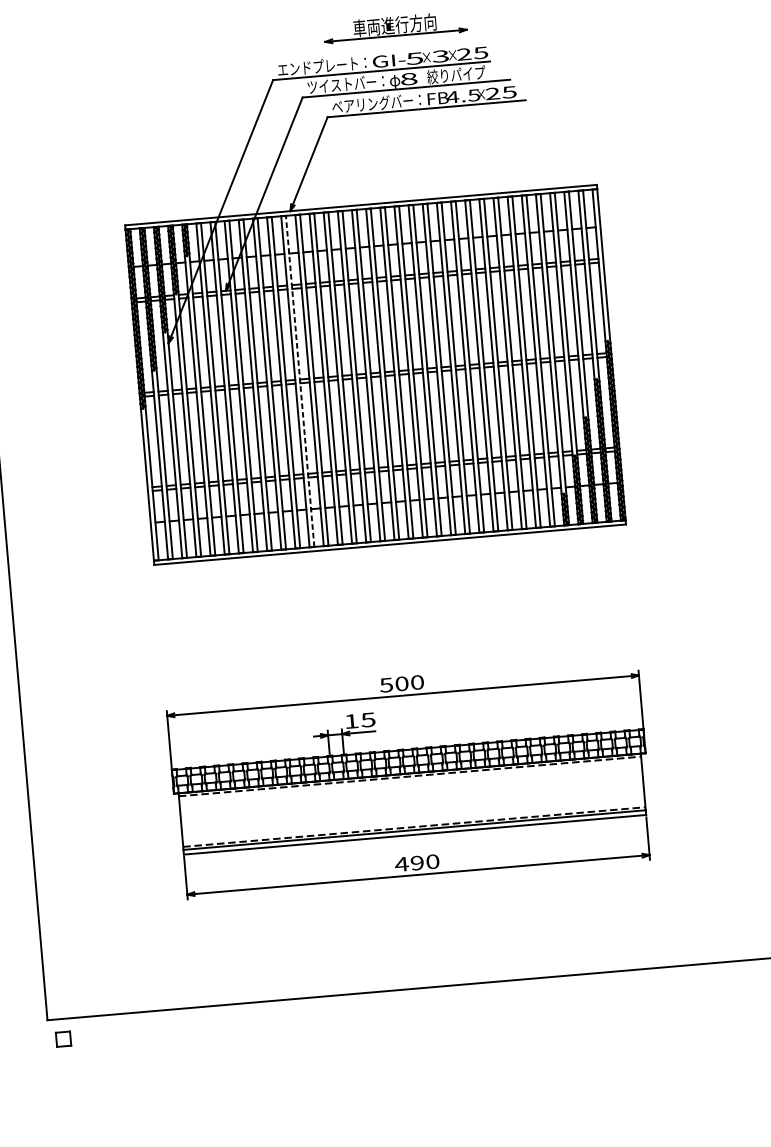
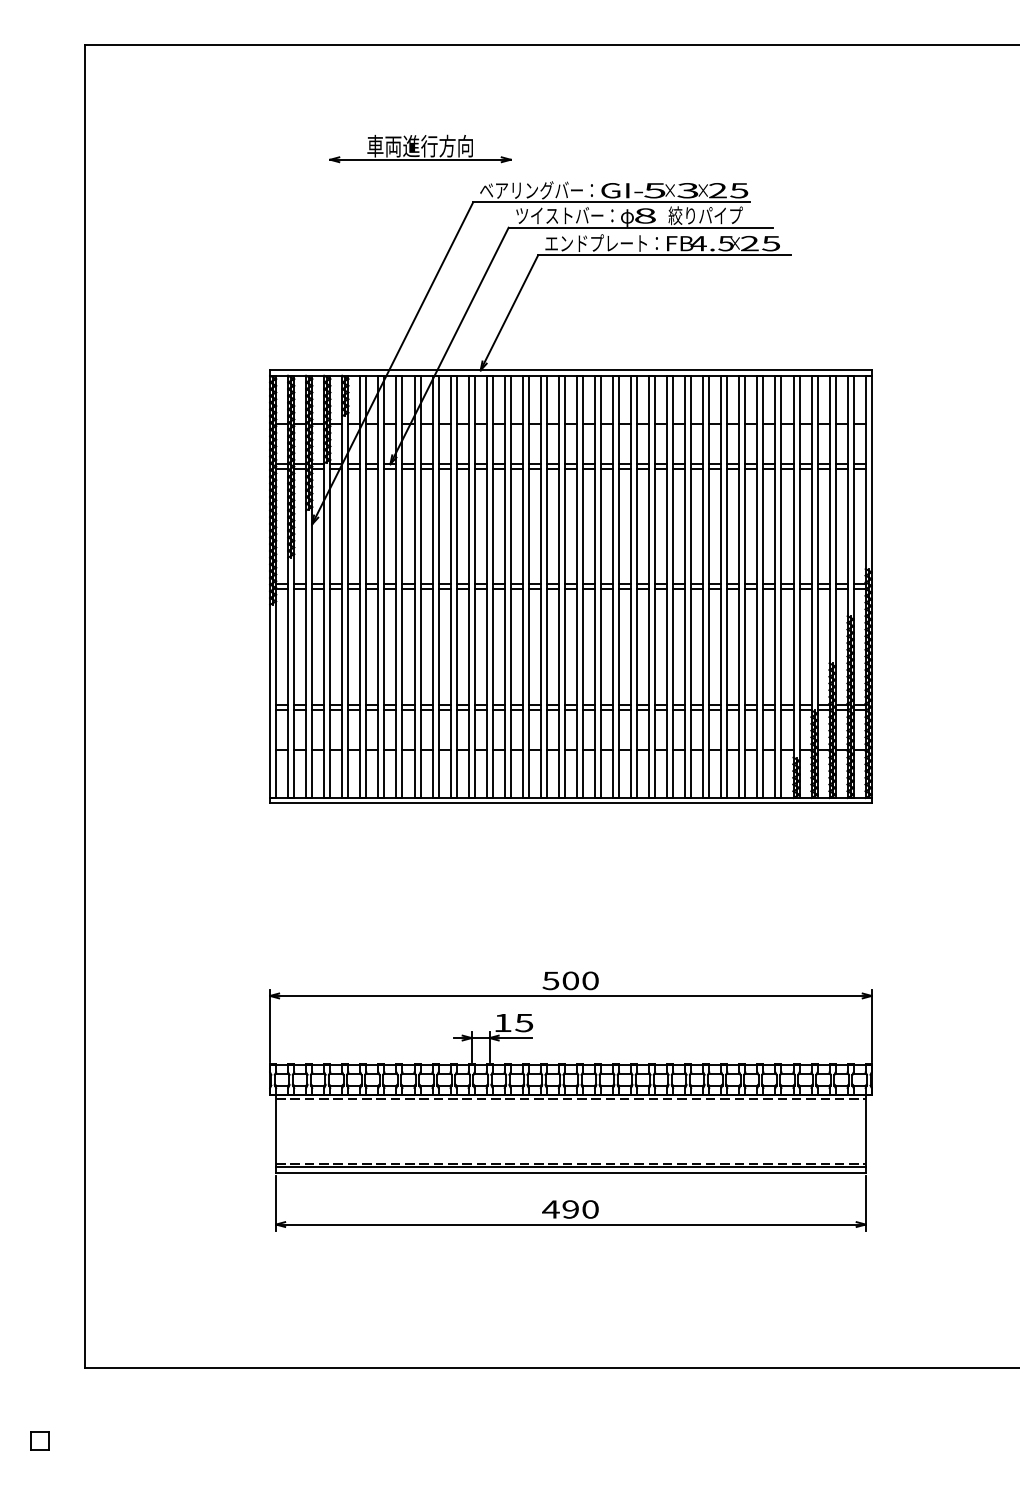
part: (395, 27) -> (420, 148), moved
text: (318, 66) -> (531, 190), エンドプレート： -> ベアリングバー：
text: (372, 103) -> (596, 243), ベアリングバー： -> エンドプレート：
line: (299, 381) -> (474, 586), dashed -> solid
part: (63, 1038) -> (39, 1440), moved

